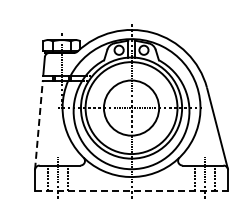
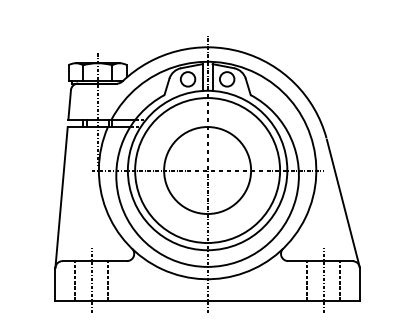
line: (38, 125) -> (60, 197), dashed -> solid
line: (131, 190) -> (207, 300), dashed -> solid

